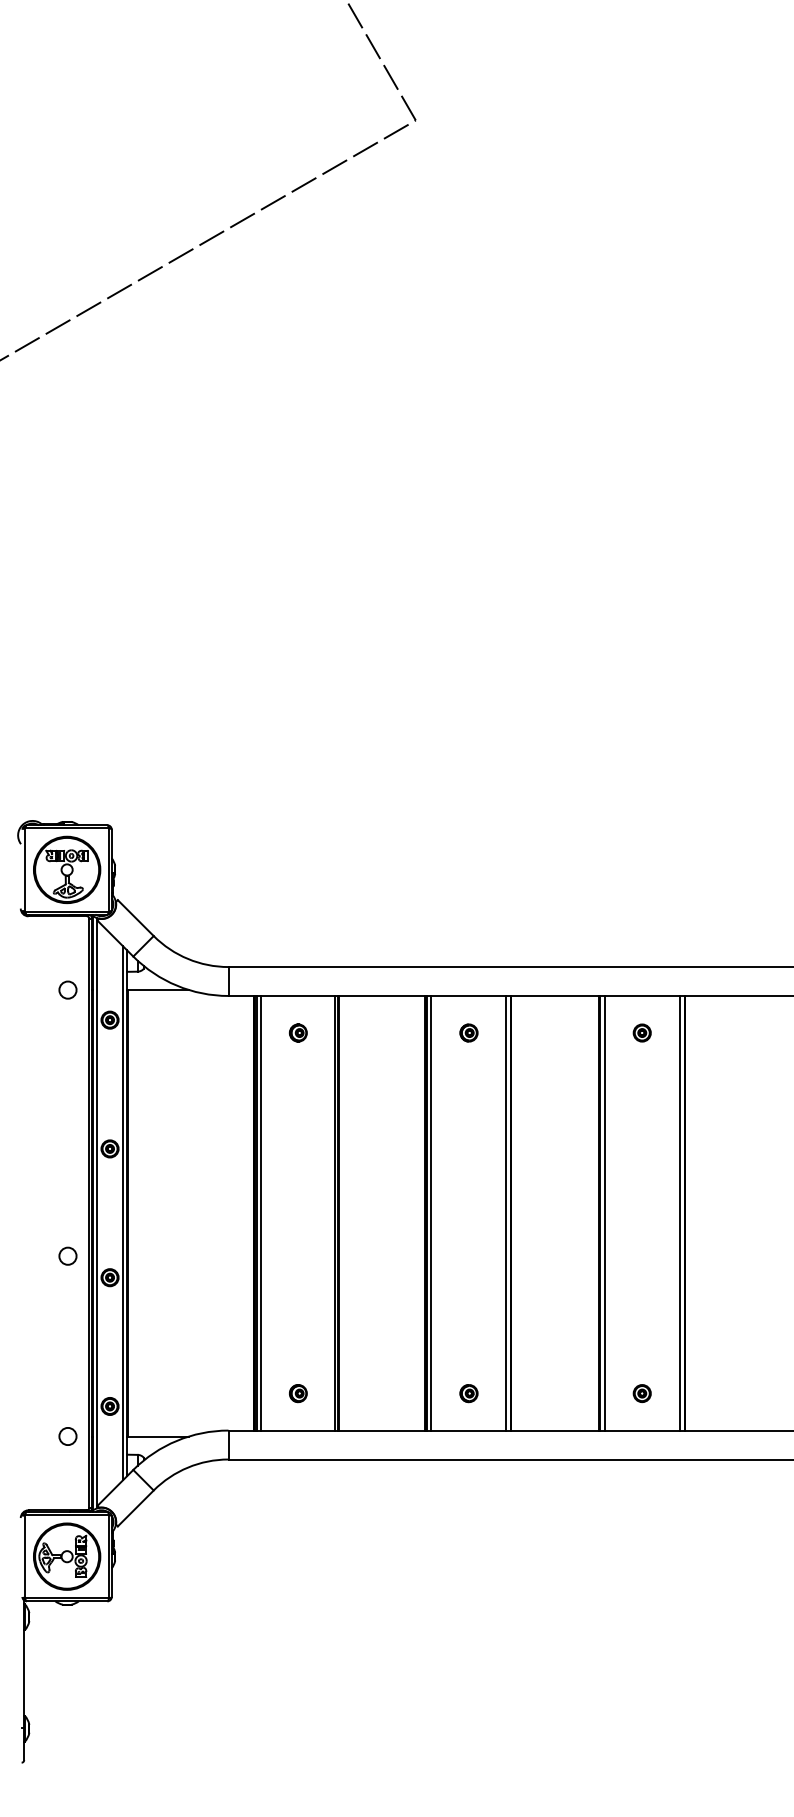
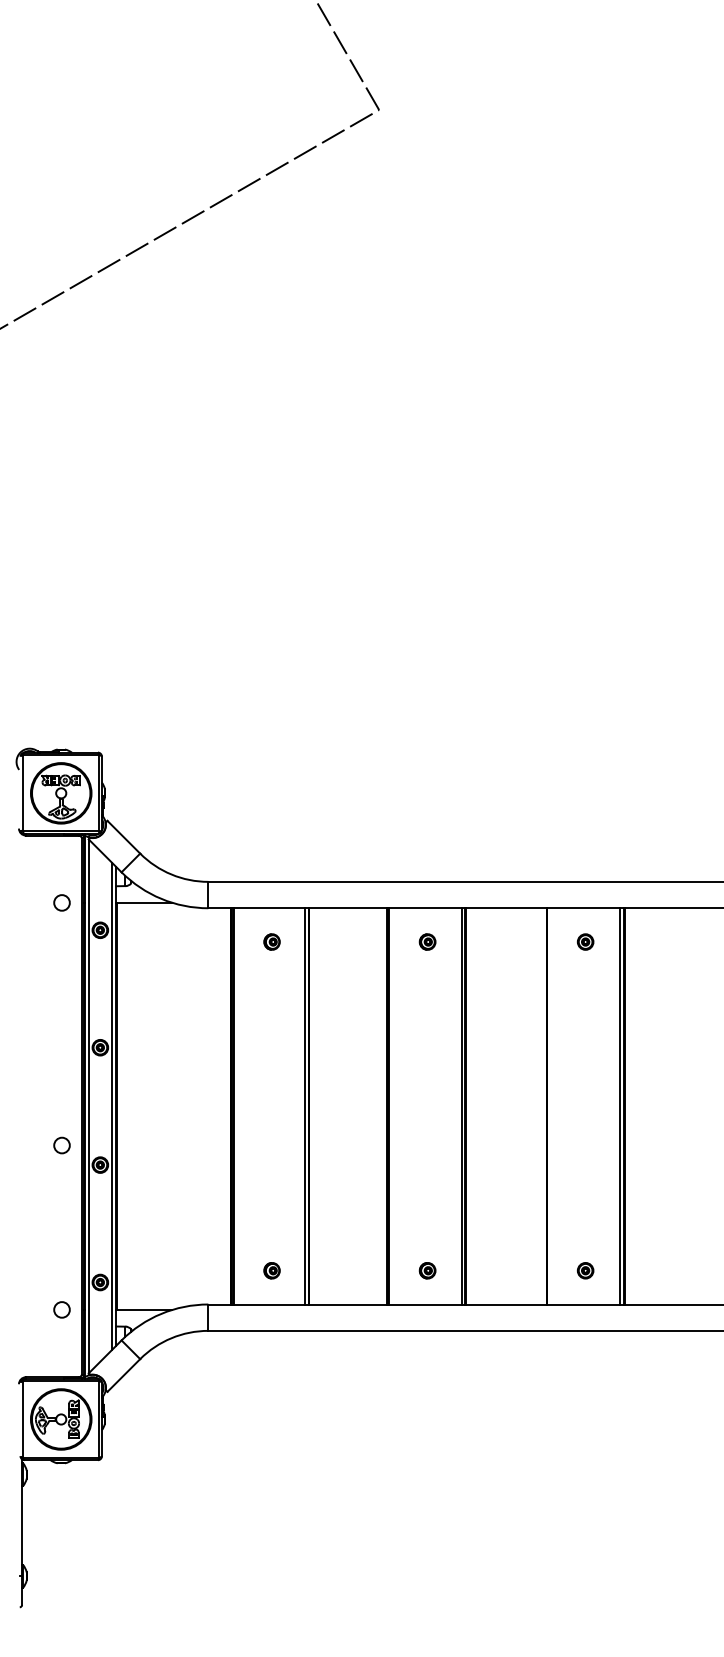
line: (261, 1213) -> (238, 1106), removed
line: (431, 1213) -> (393, 1106), removed
line: (604, 1213) -> (551, 1106), removed

